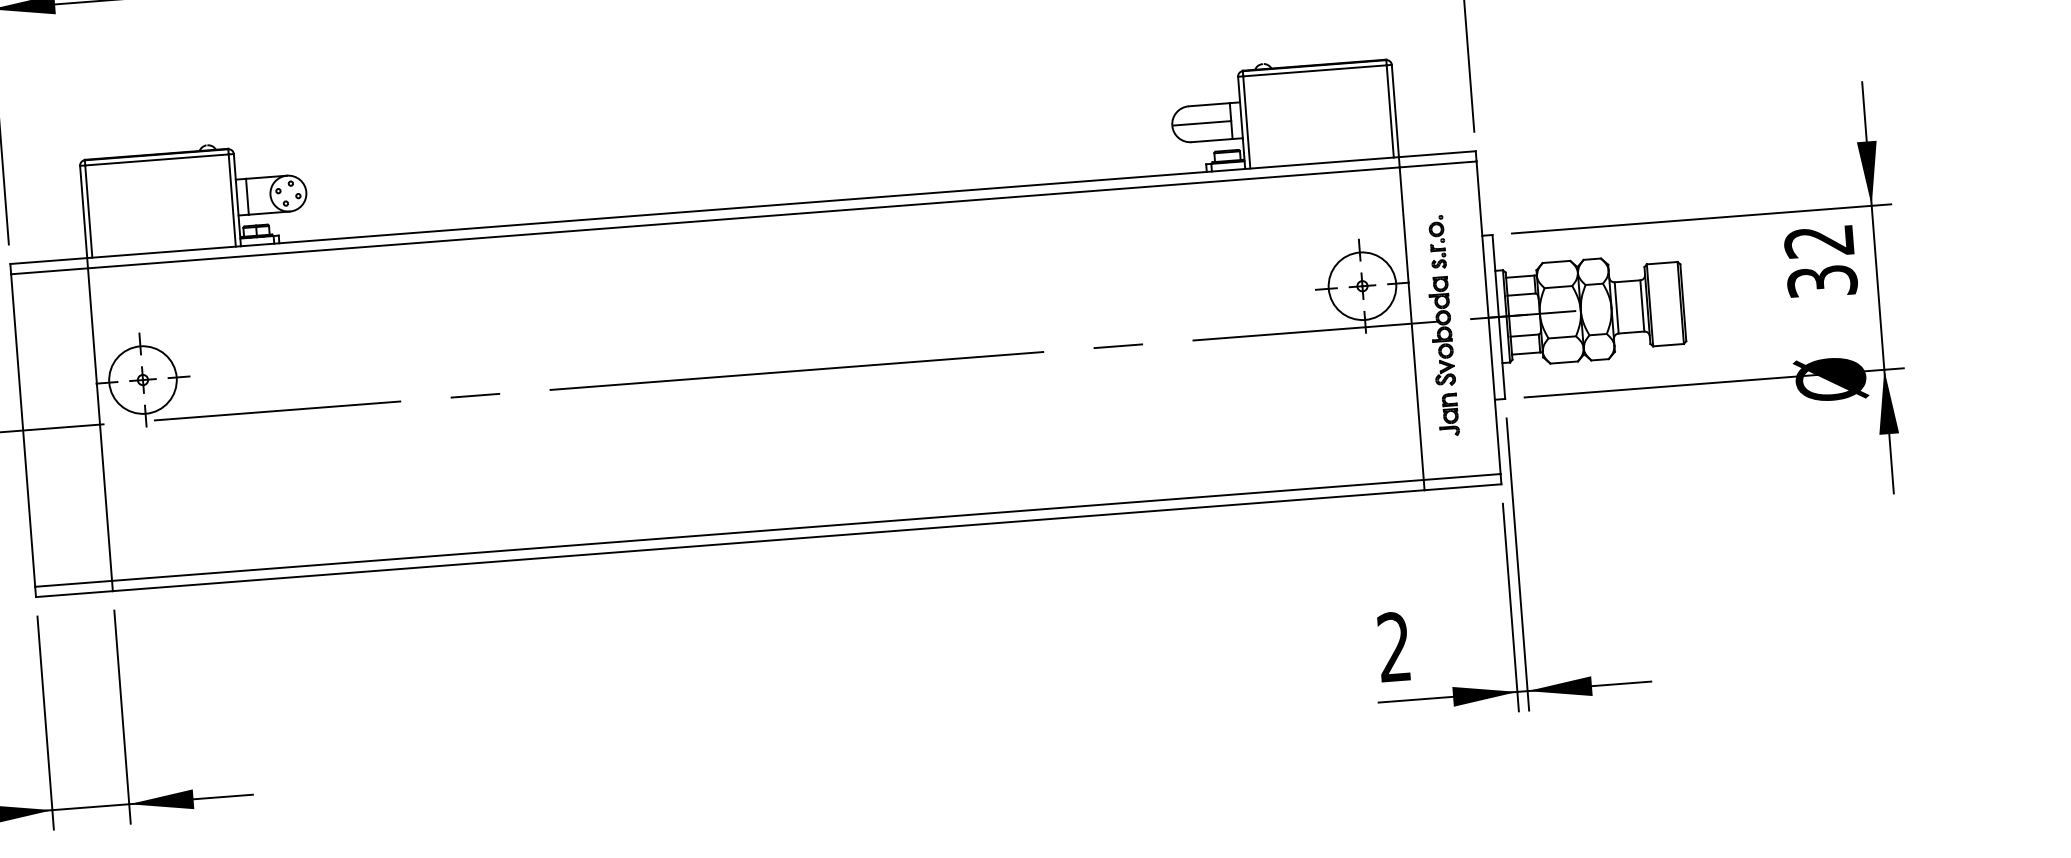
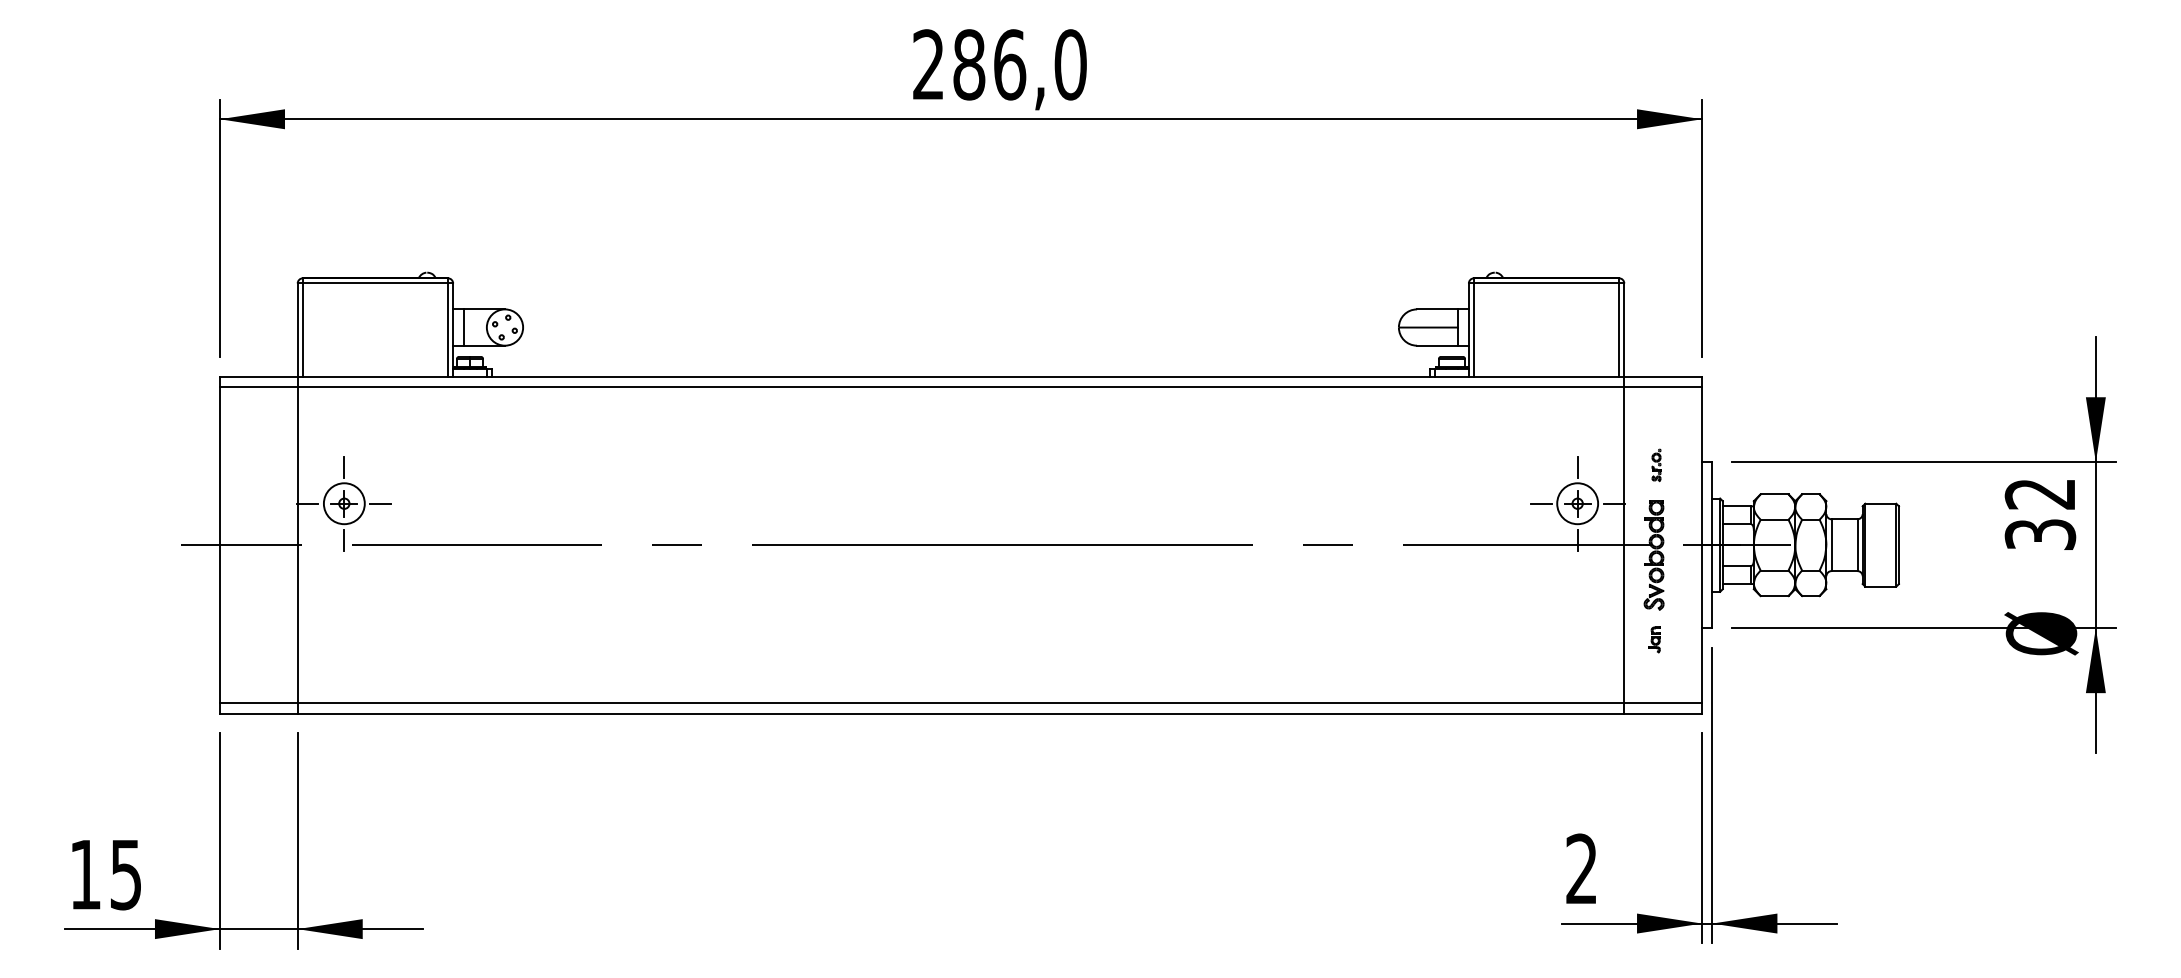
part: (1437, 242) -> (1656, 465), size x0.6
circle: (1362, 286) -> (1577, 503), size x0.6
circle: (143, 379) -> (344, 503), size x0.6
part: (1448, 414) -> (1654, 639), size x0.6

